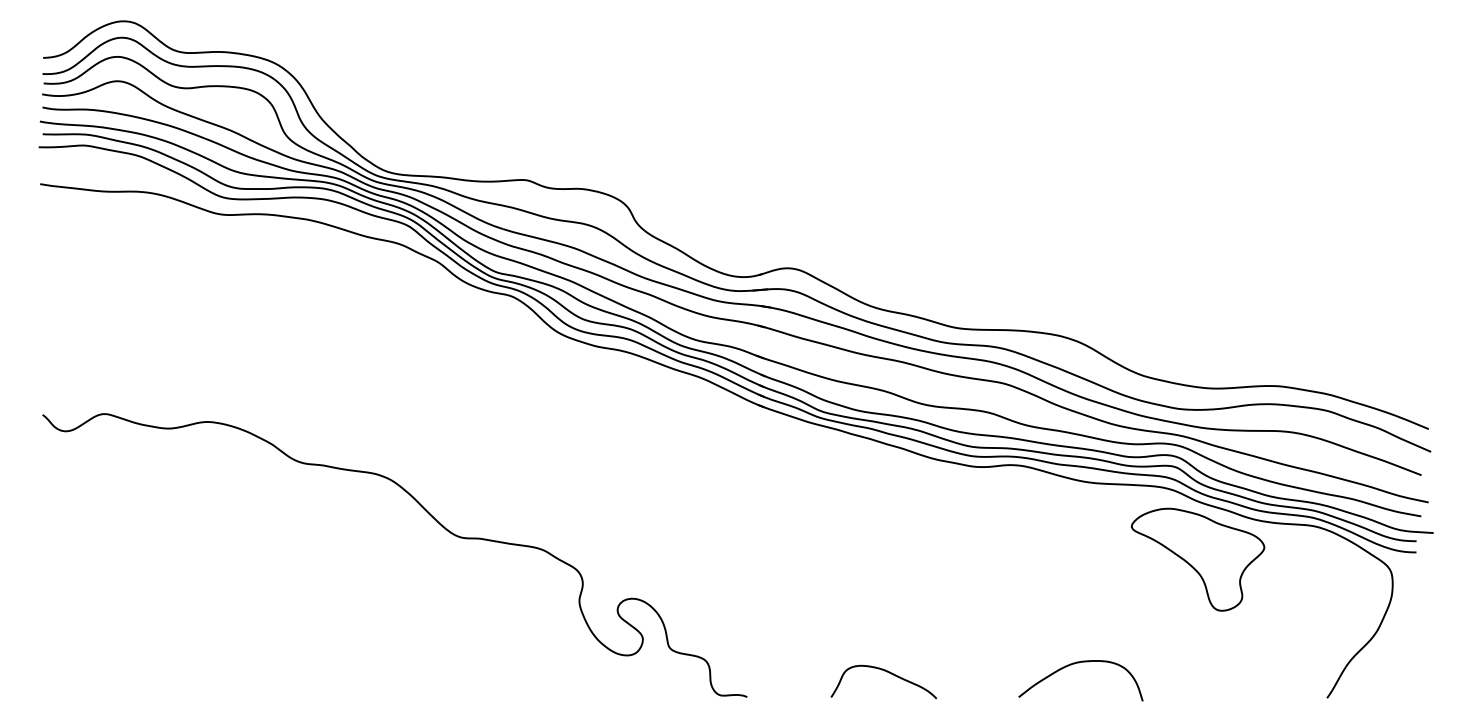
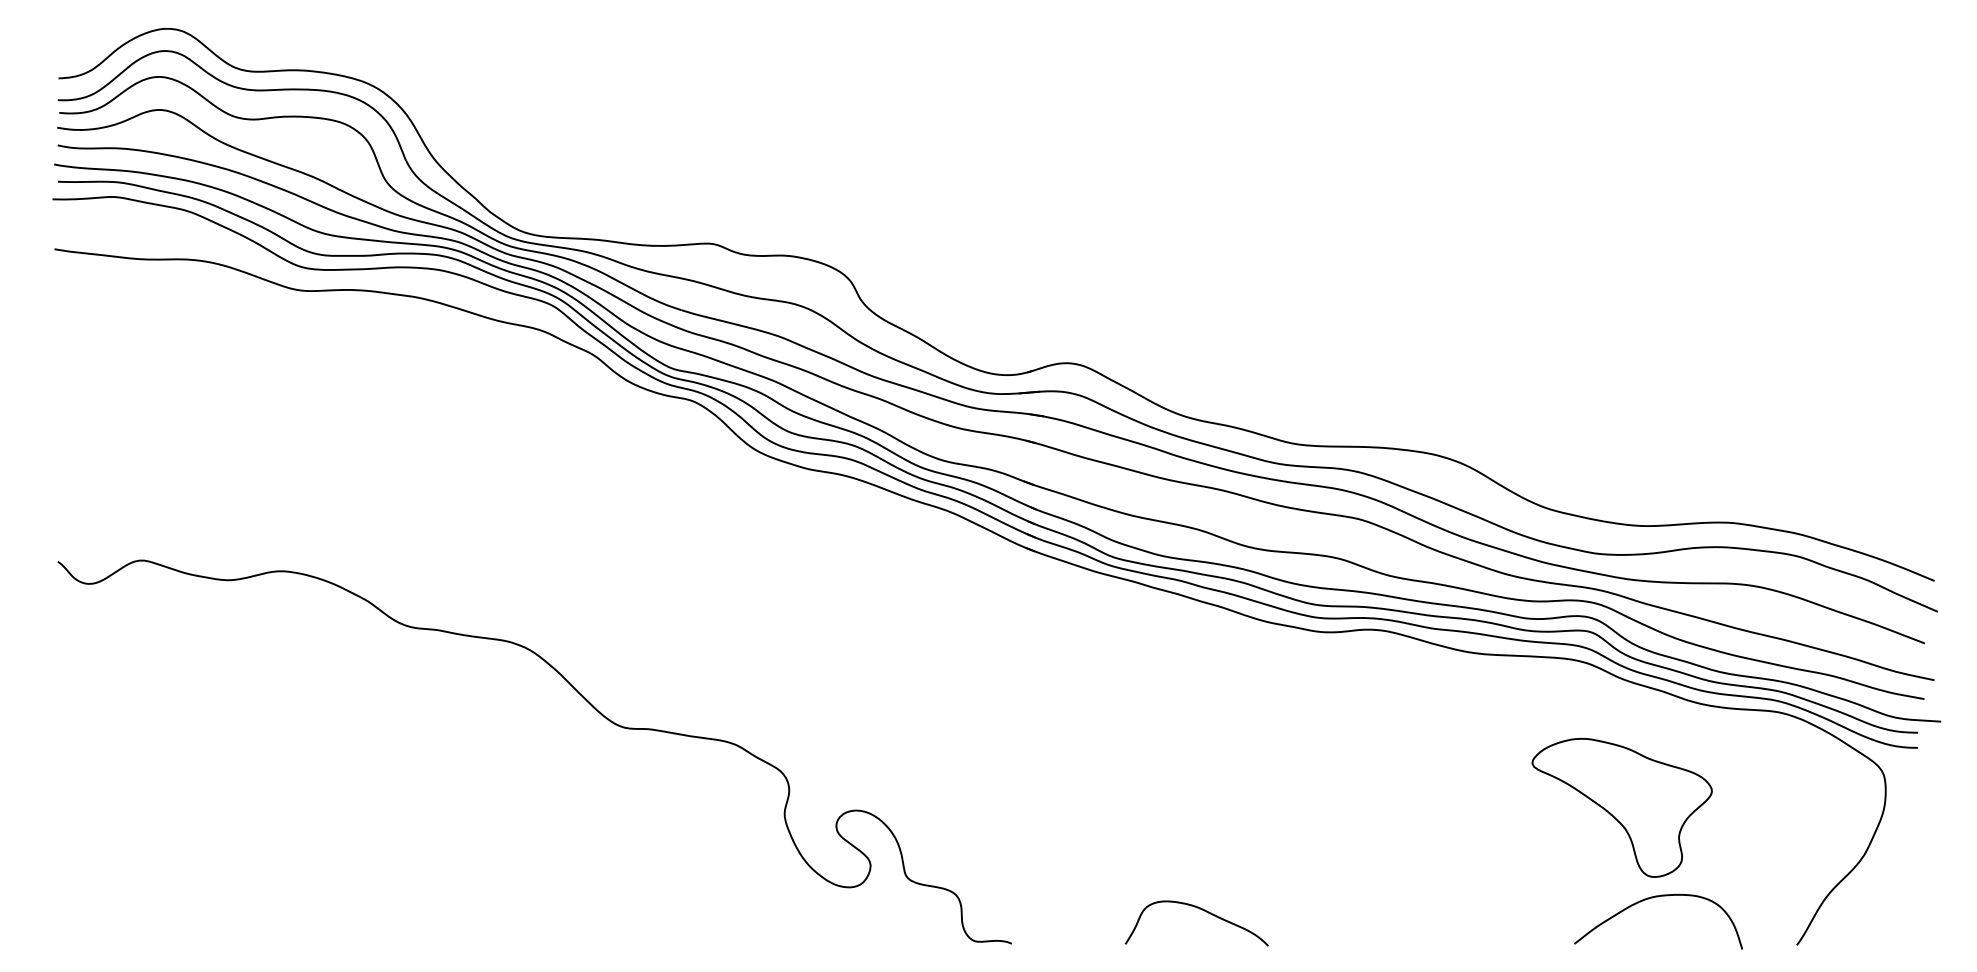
part: (1197, 559) -> (1621, 807), moved
curve: (1079, 663) -> (1656, 898), moved

